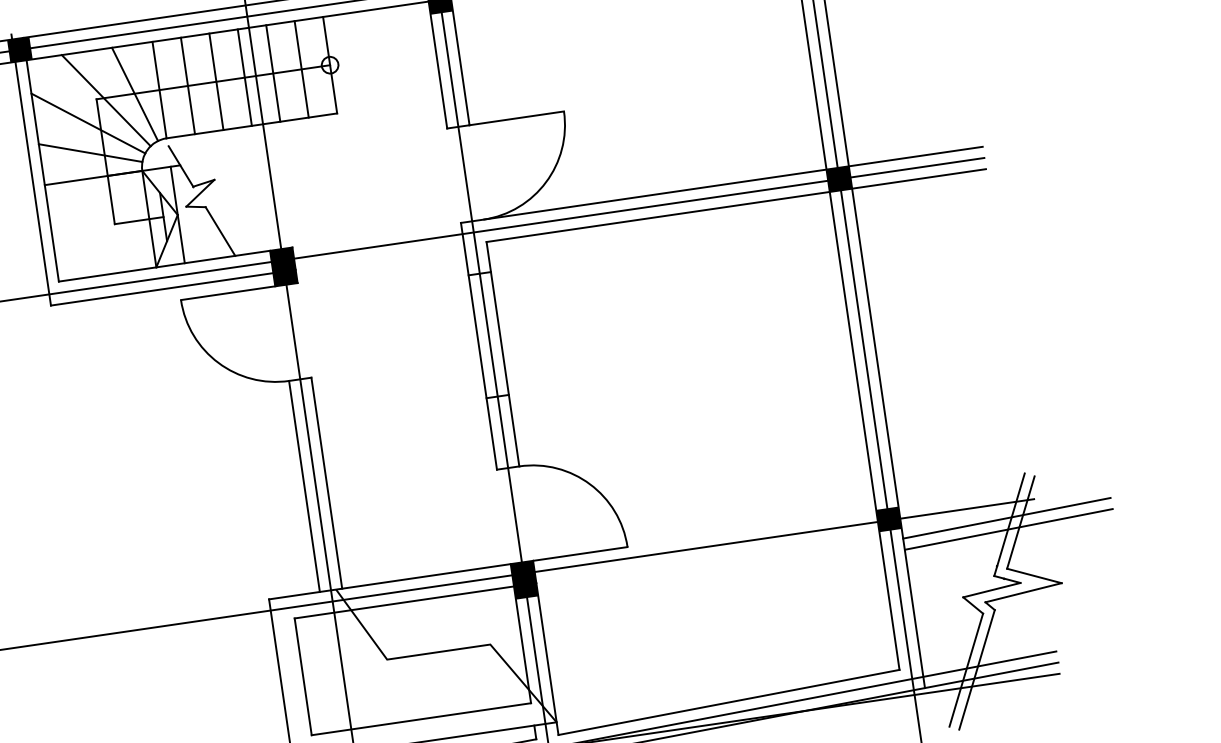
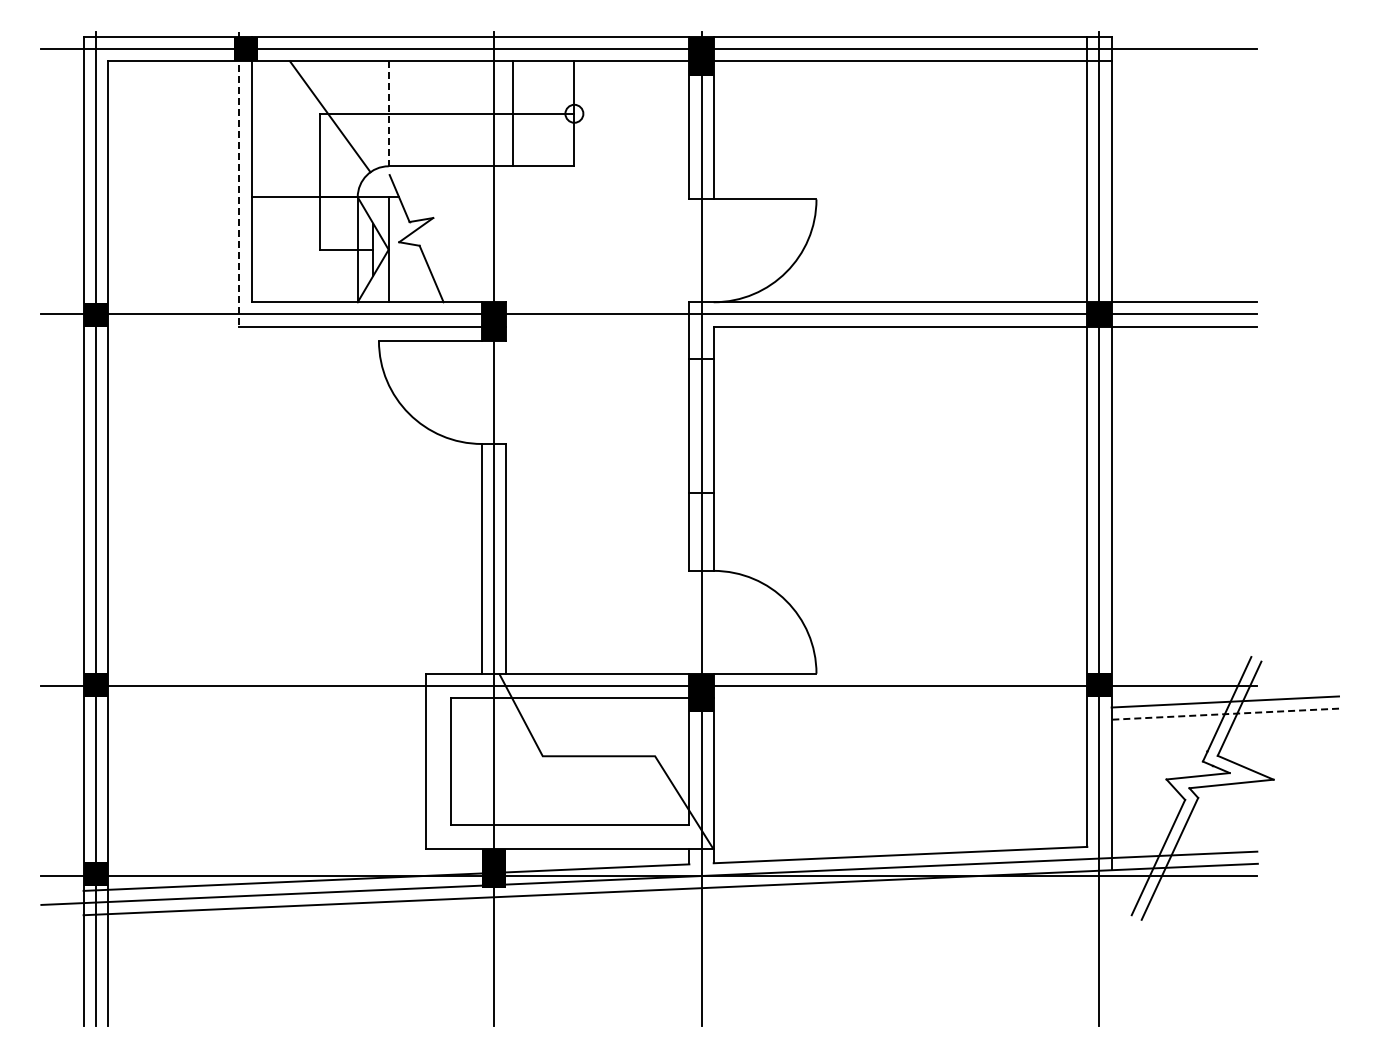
line: (301, 69) -> (543, 113), removed
line: (244, 77) -> (481, 113), removed
line: (216, 81) -> (450, 113), removed
line: (187, 85) -> (419, 113), removed
line: (159, 89) -> (388, 113), solid -> dashed
line: (134, 94) -> (361, 114), removed
line: (88, 123) -> (307, 138), removed
line: (90, 152) -> (305, 169), removed
line: (31, 170) -> (239, 179), solid -> dashed
line: (1008, 529) -> (1225, 714), solid -> dashed

